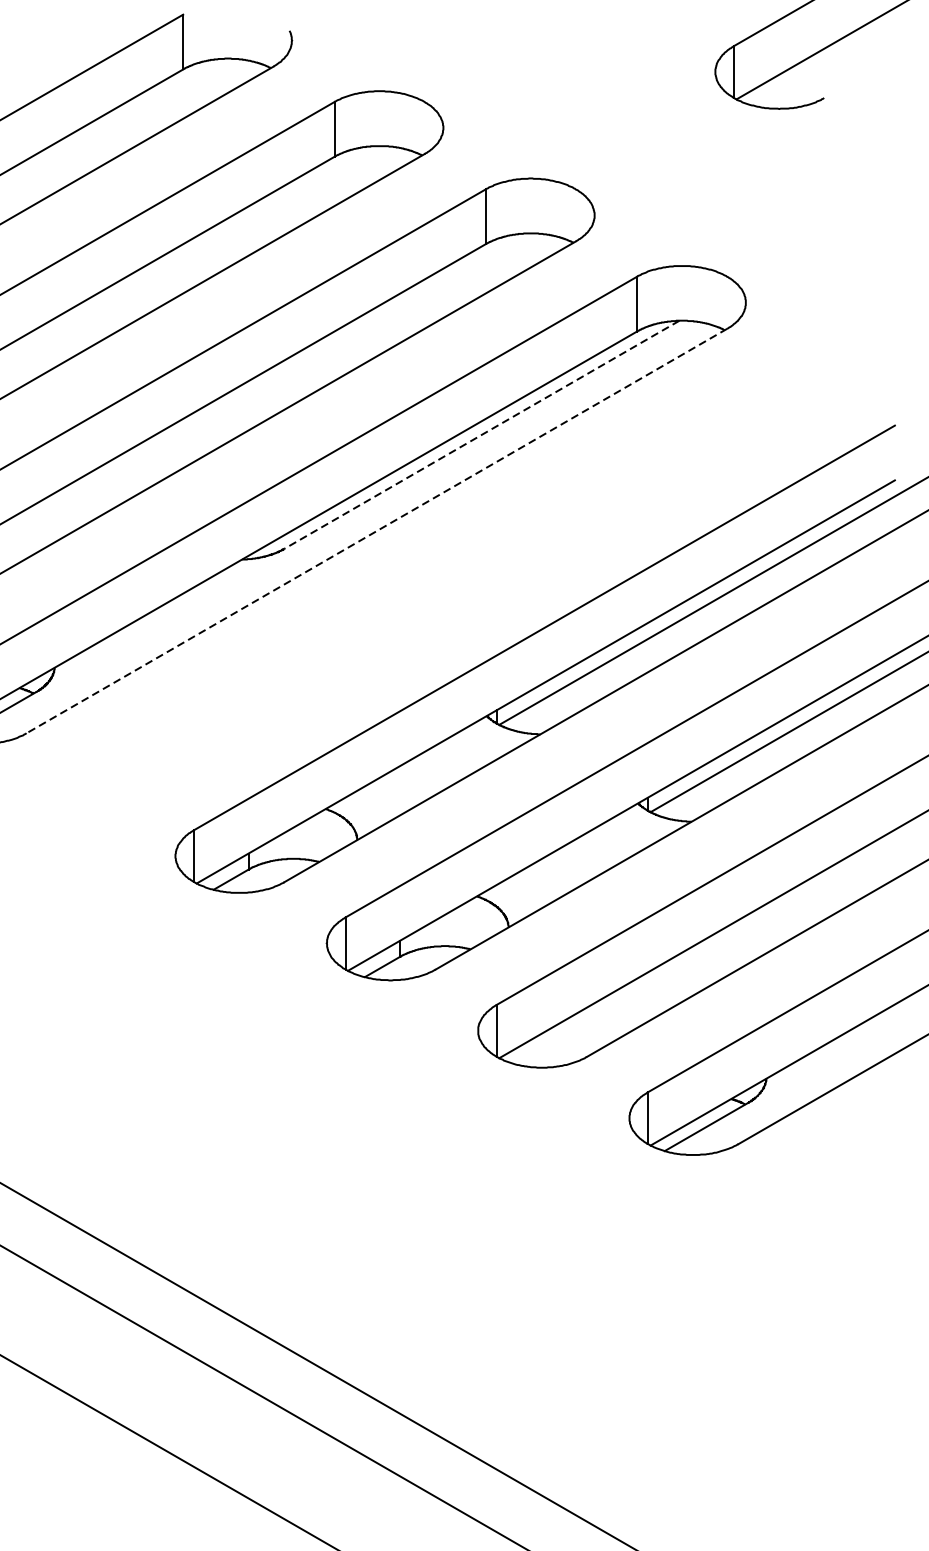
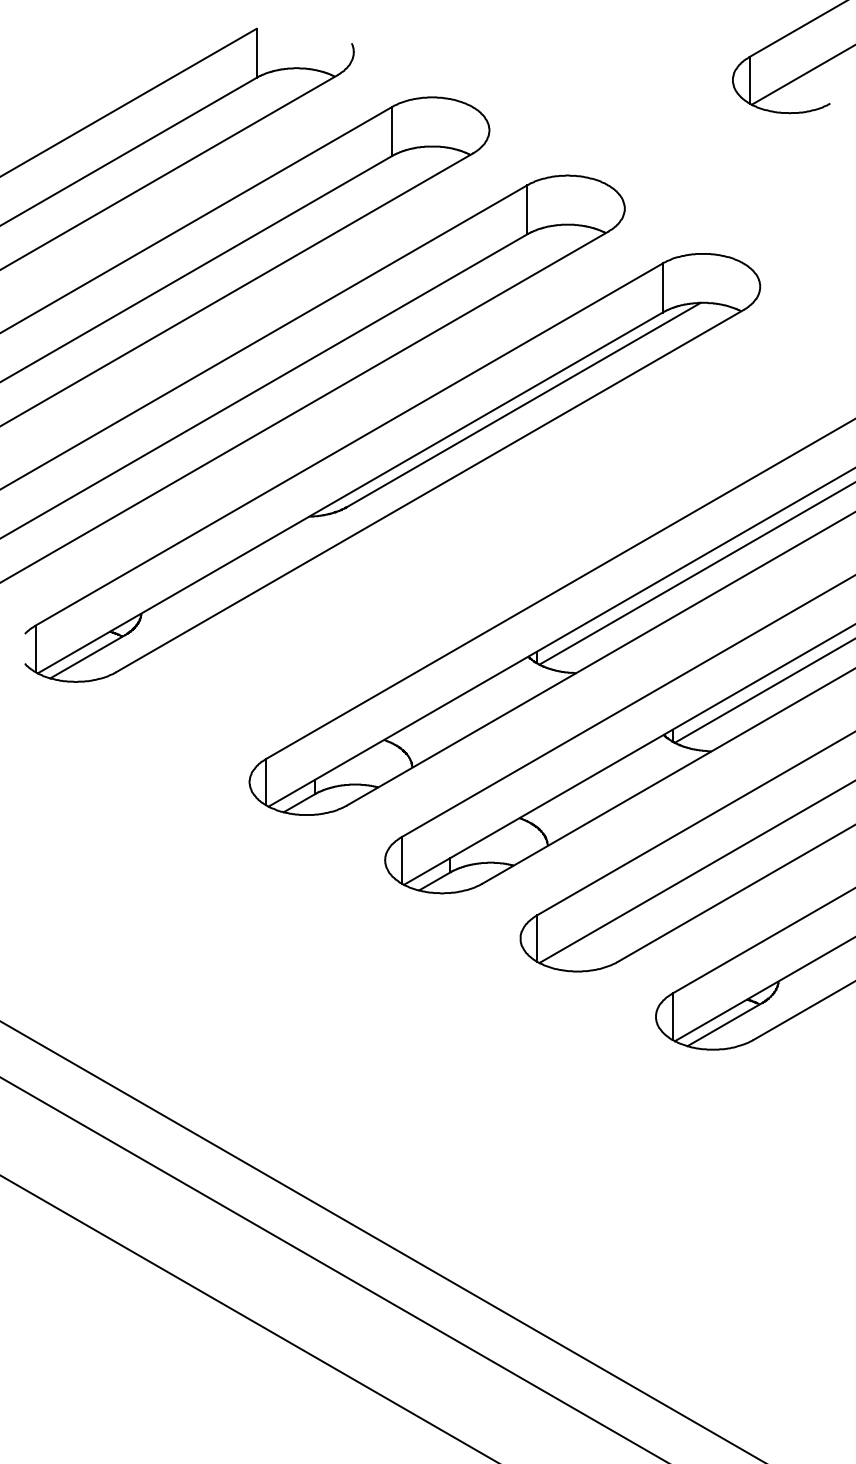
line: (481, 435) -> (523, 405), dashed -> solid
line: (376, 531) -> (429, 491), dashed -> solid

